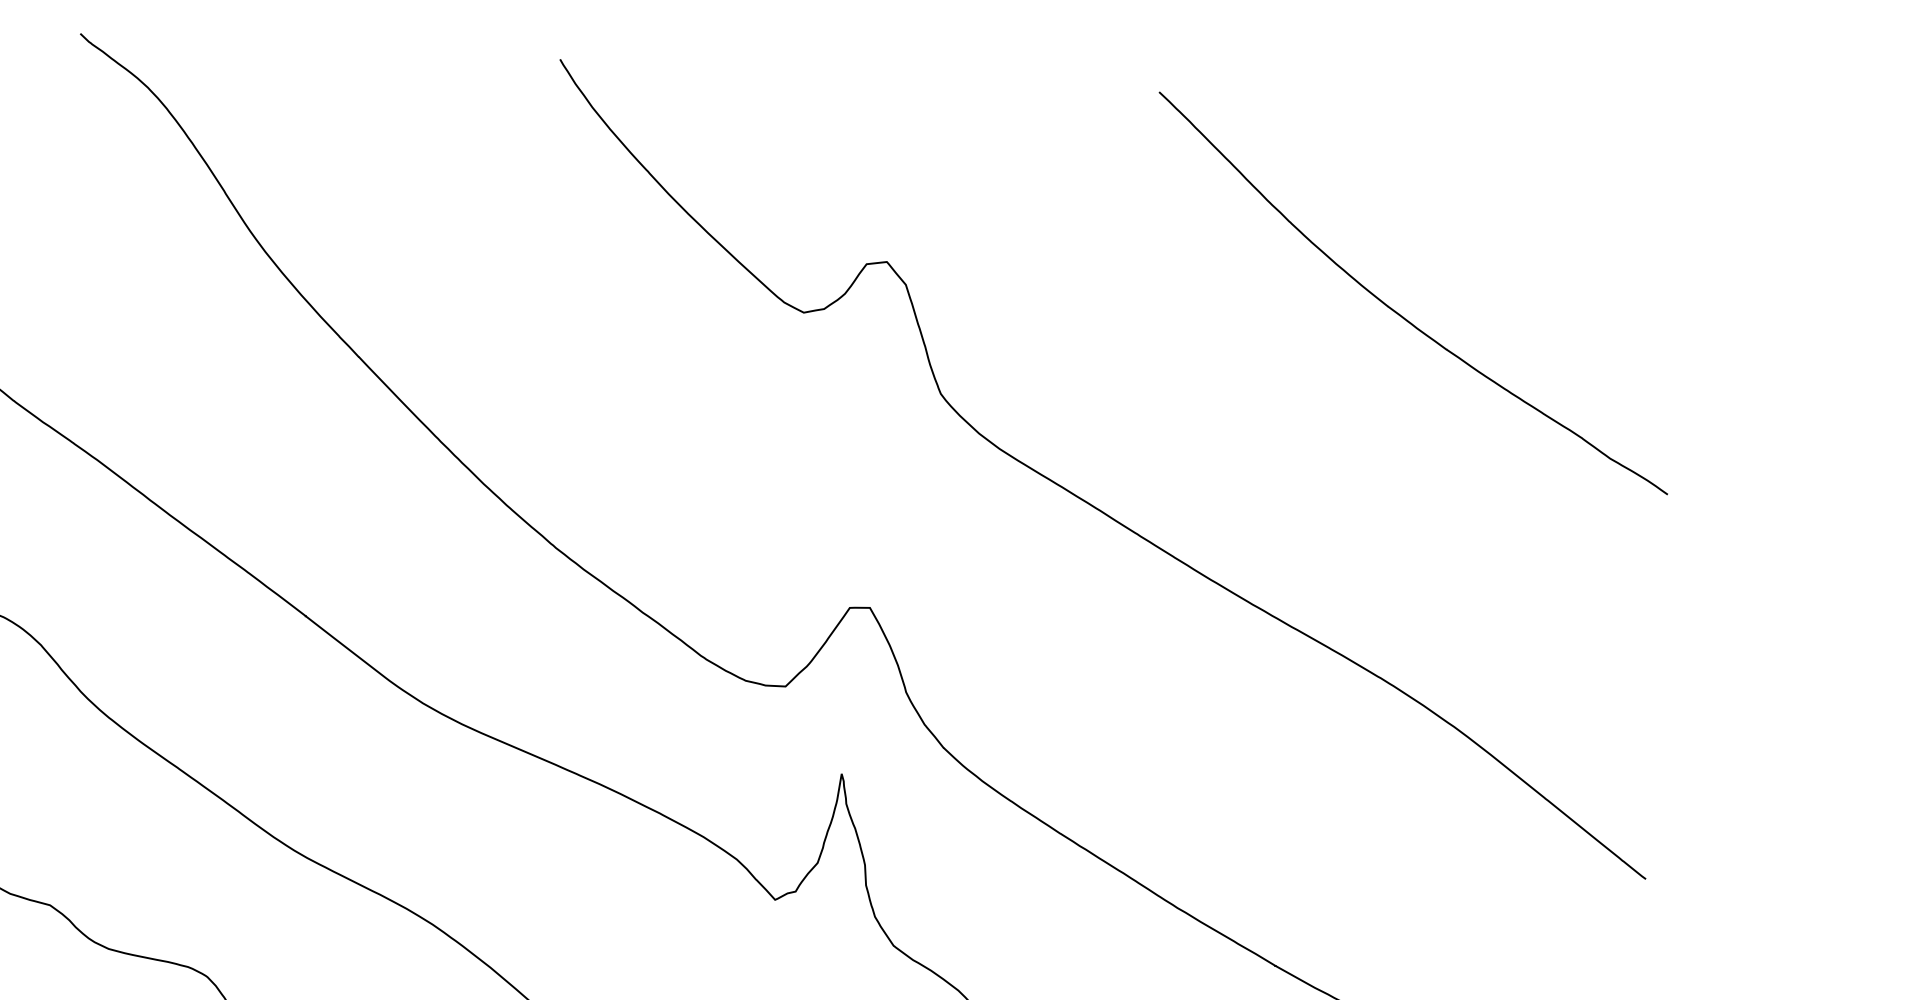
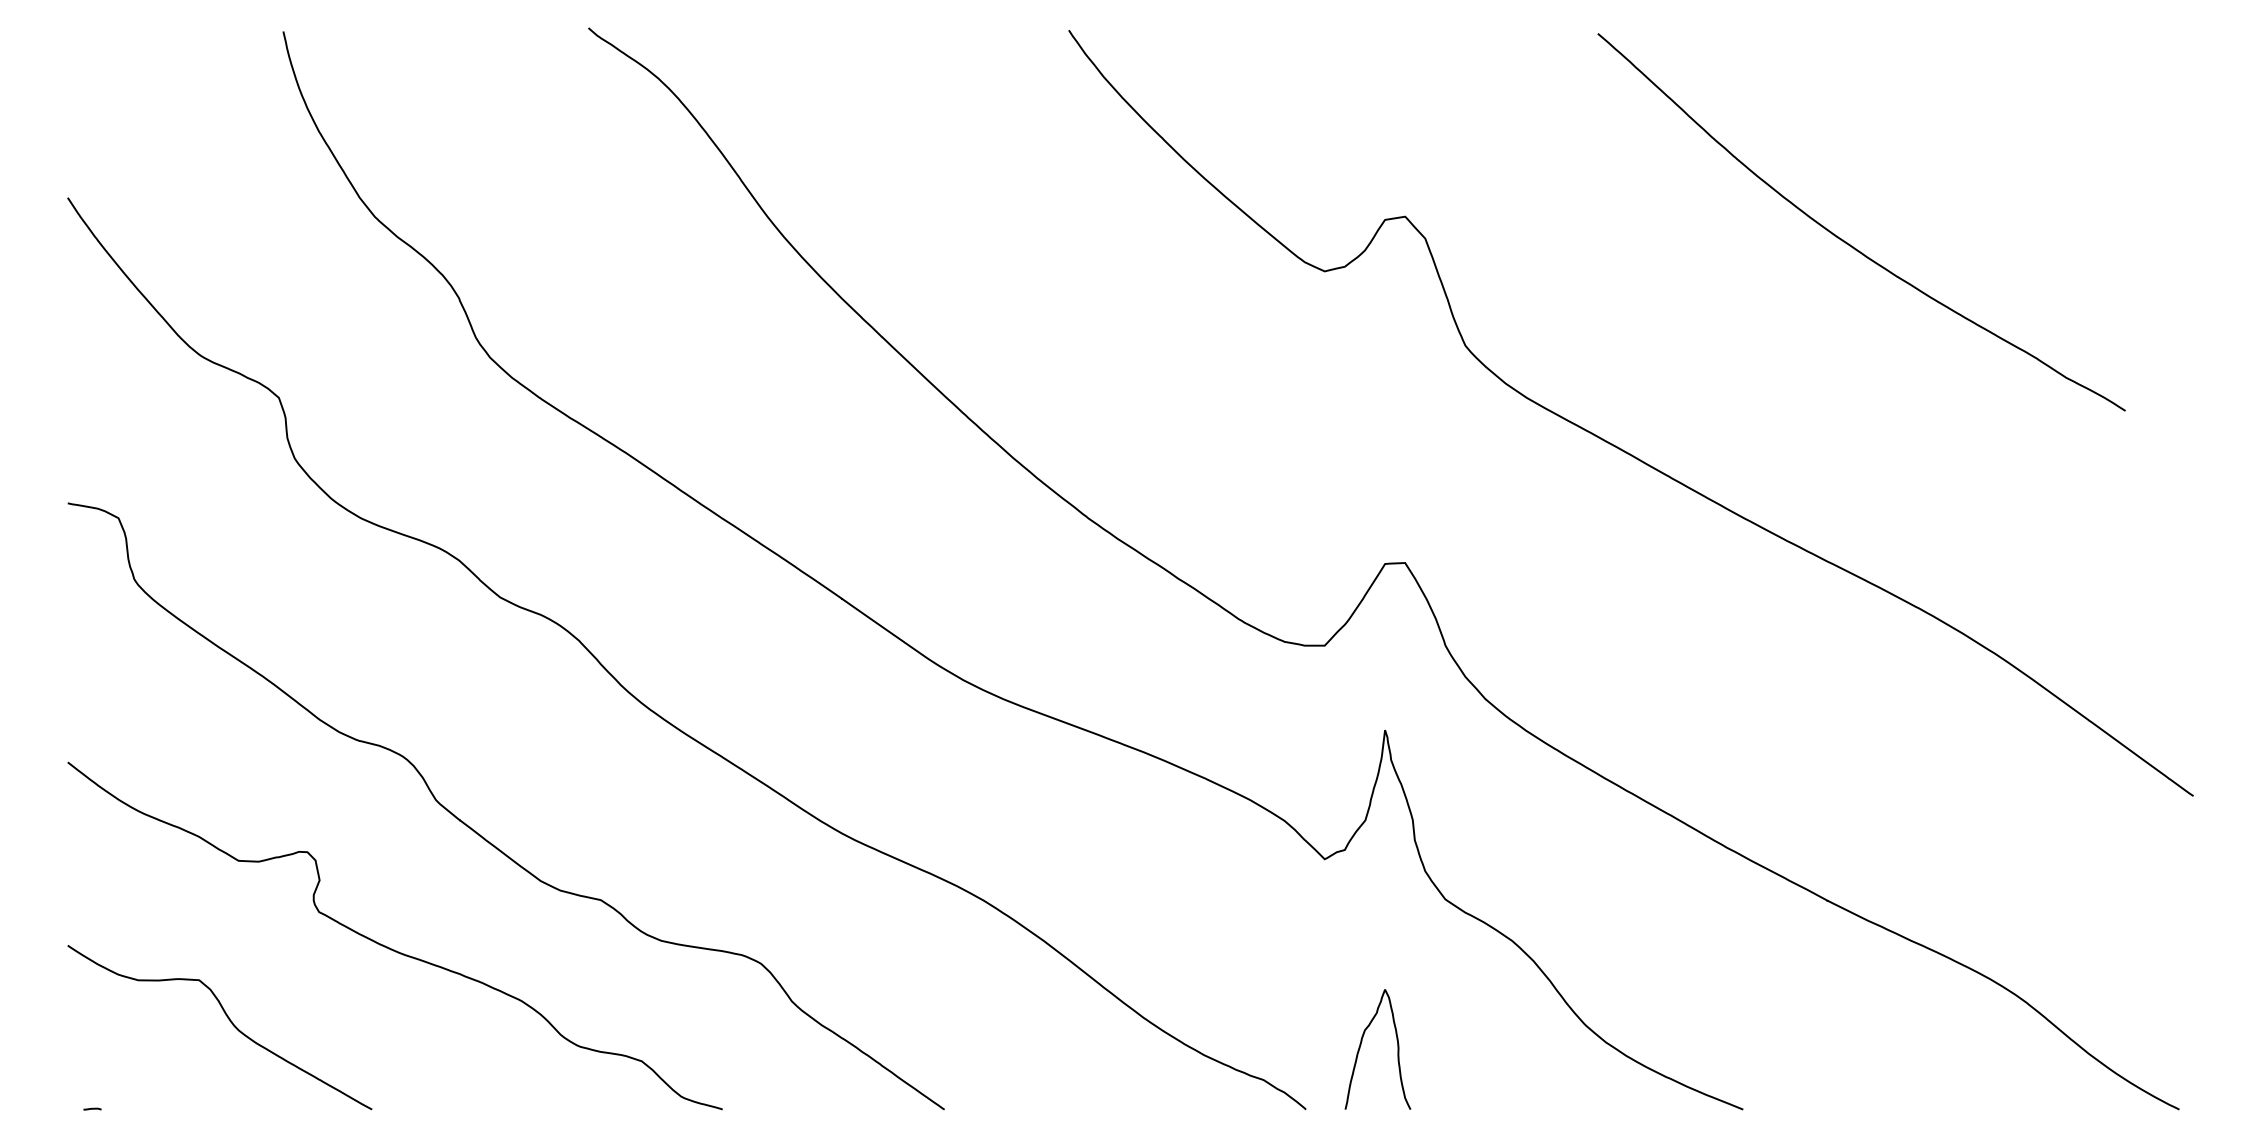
curve: (1400, 313) -> (1849, 243), moved

